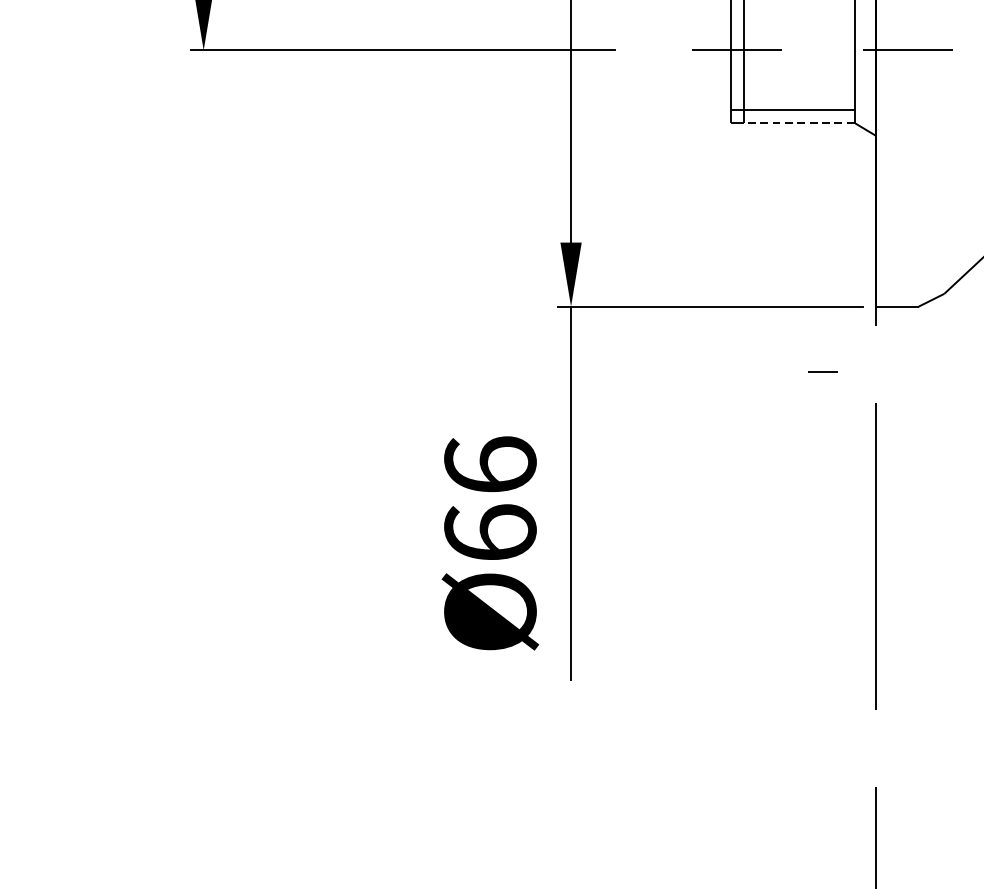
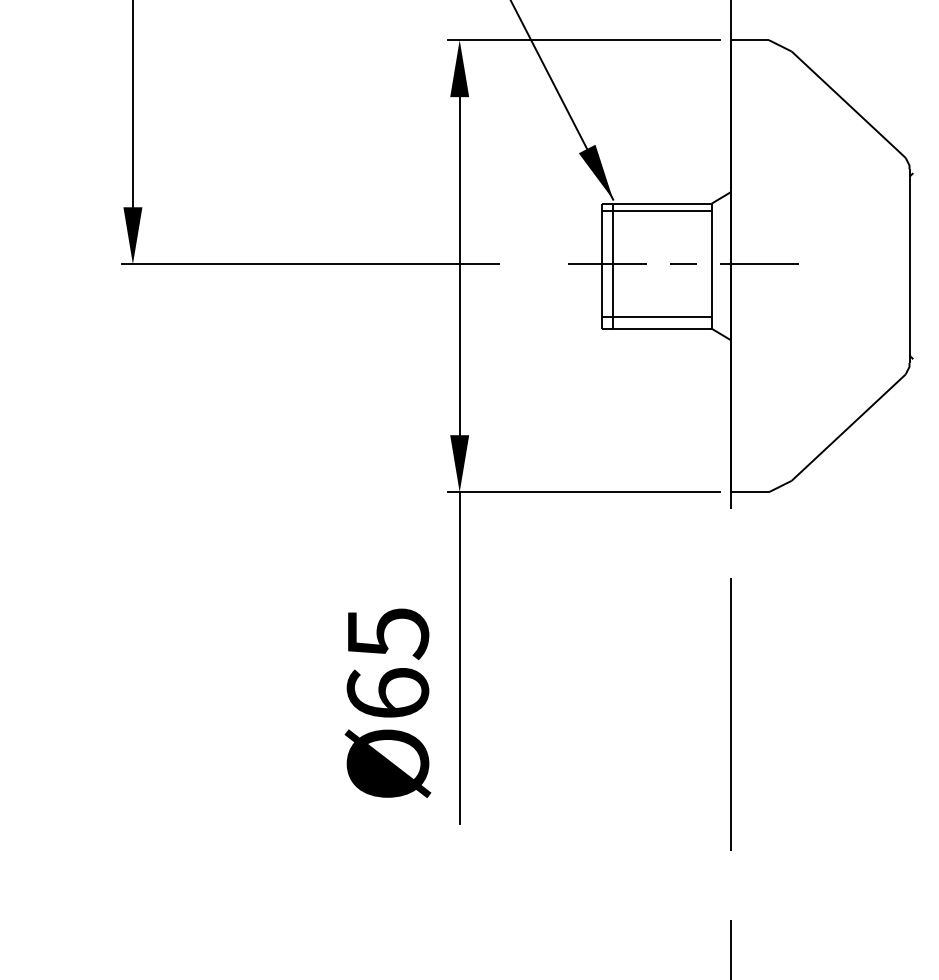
line: (799, 122) -> (662, 328), dashed -> solid
line: (822, 371) -> (683, 263), moved
text: (489, 465) -> (387, 633), Ø66 -> Ø65

